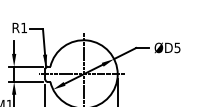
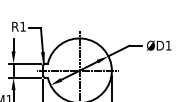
text: (177, 47) -> (168, 45), ØD5 -> ØD1

